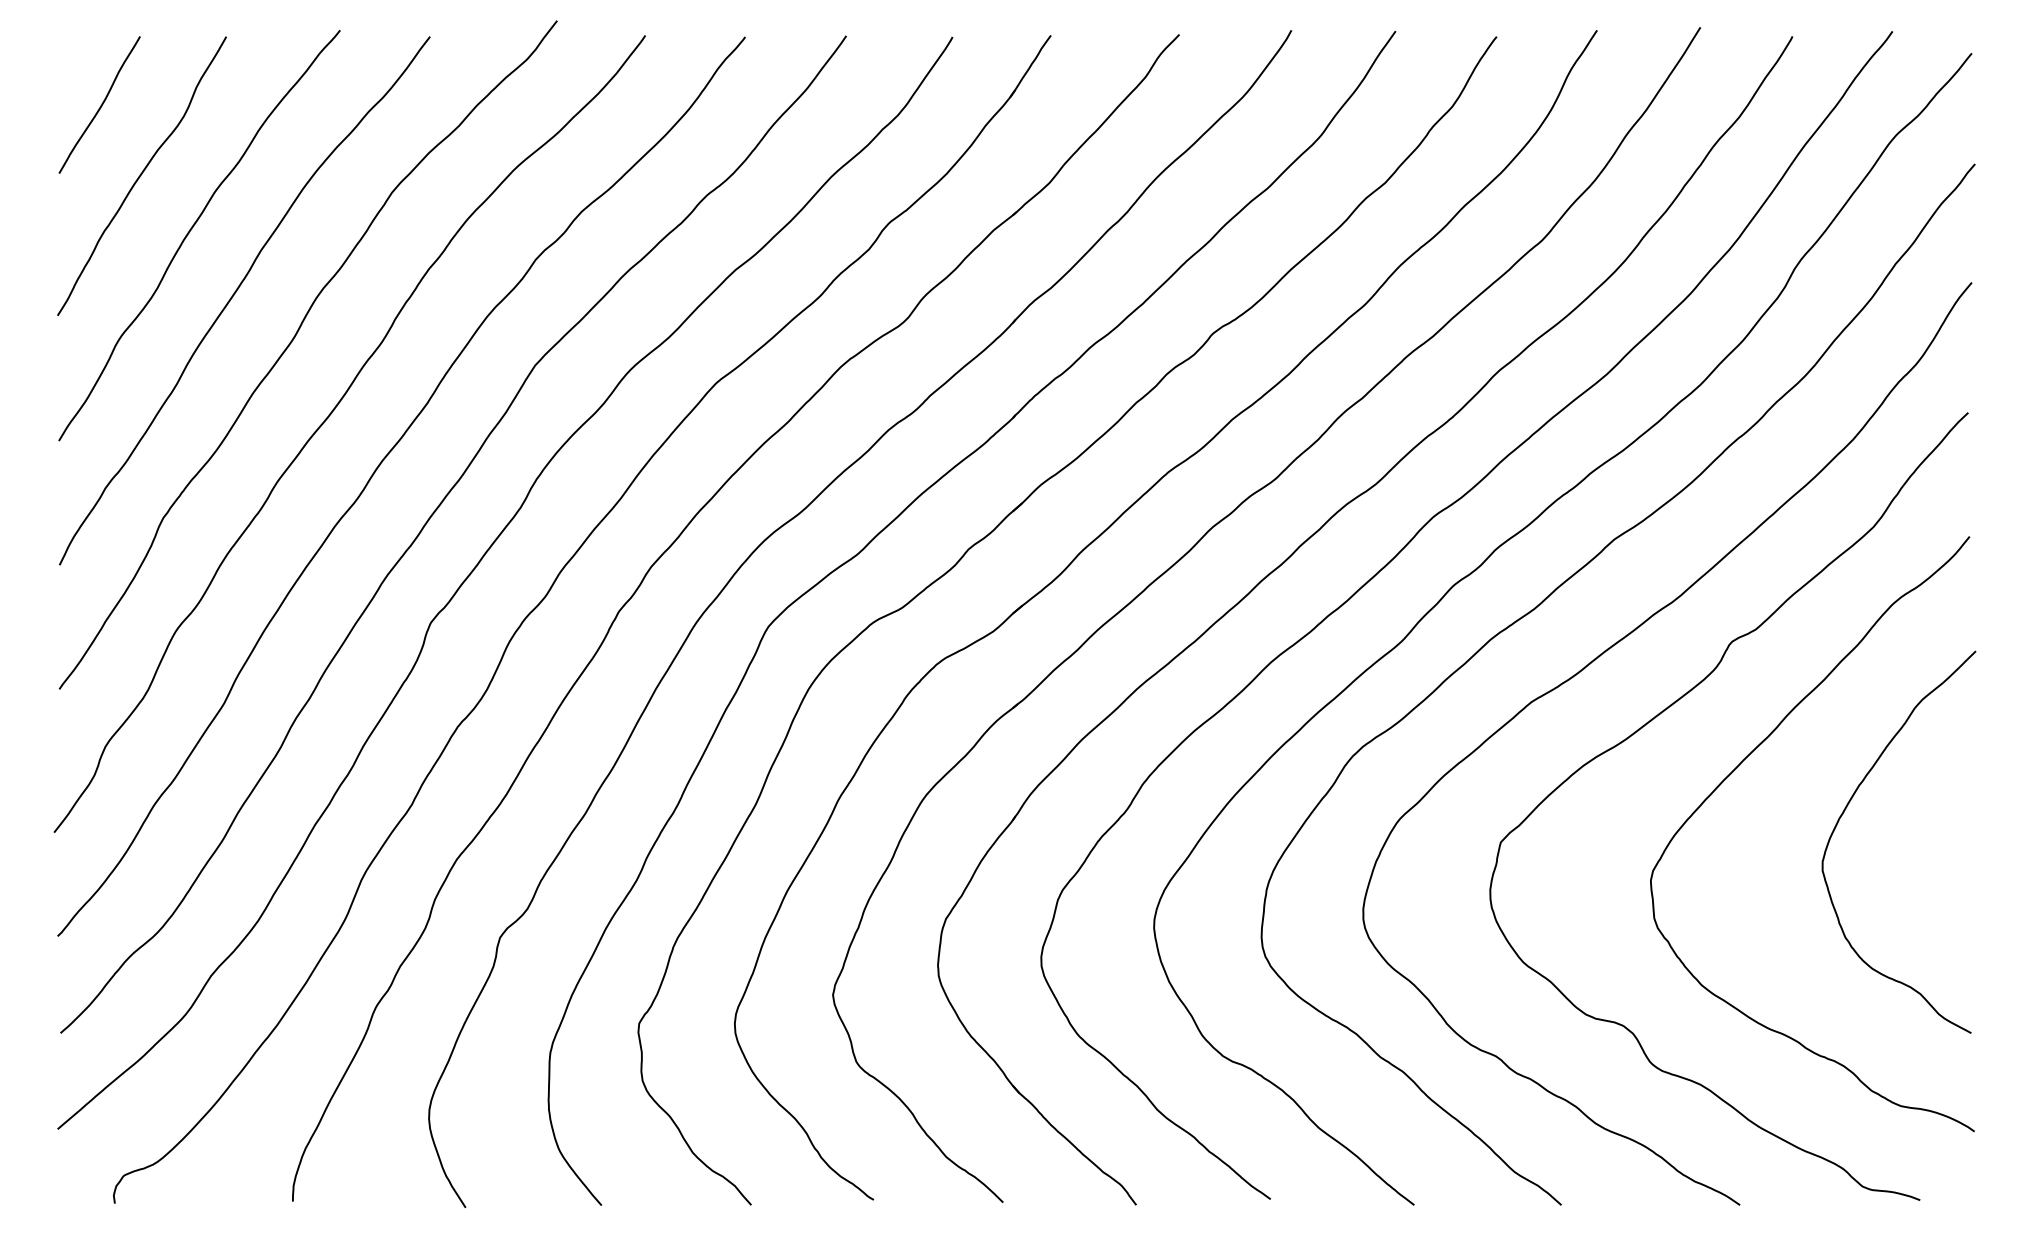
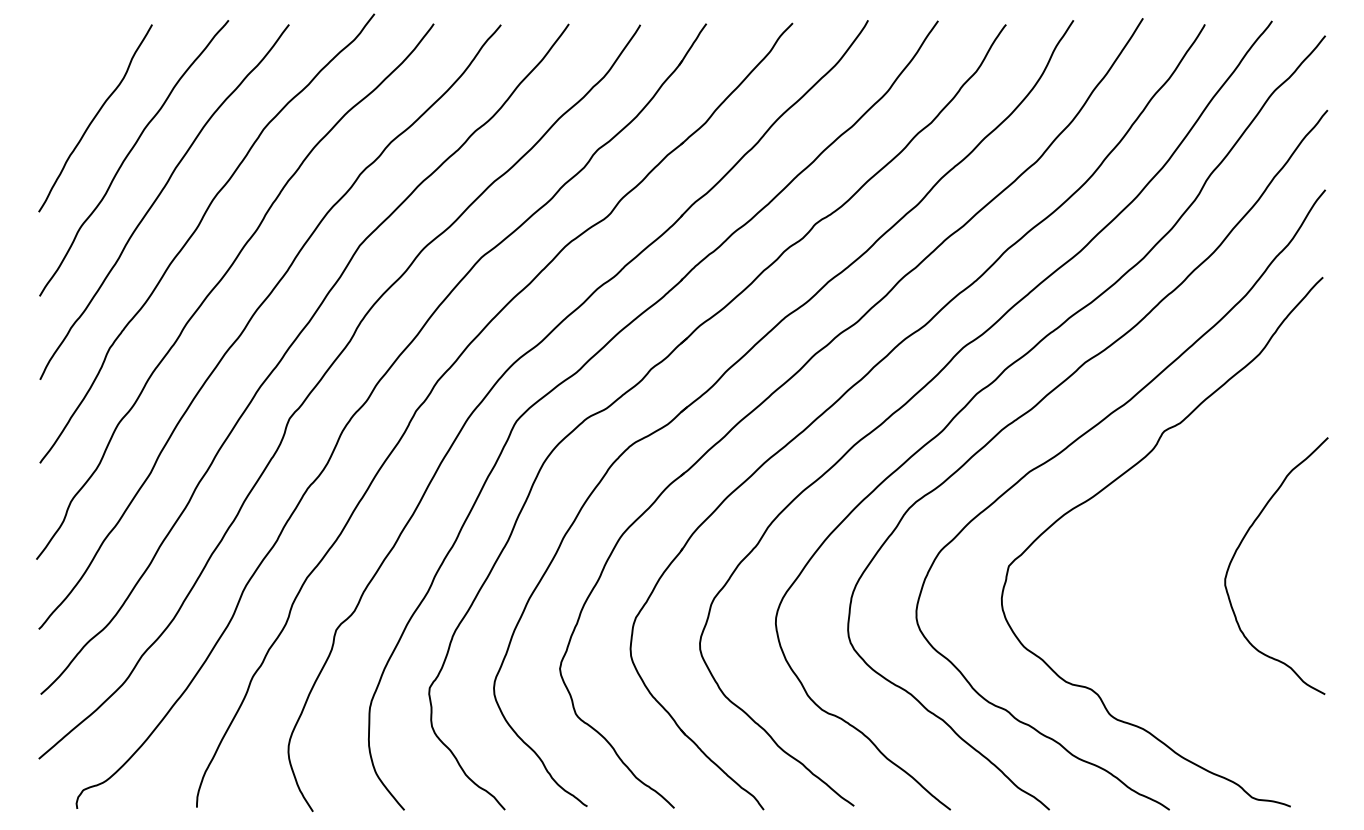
curve: (100, 104) -> (67, 70), removed
curve: (1741, 765) -> (1170, 514), removed

